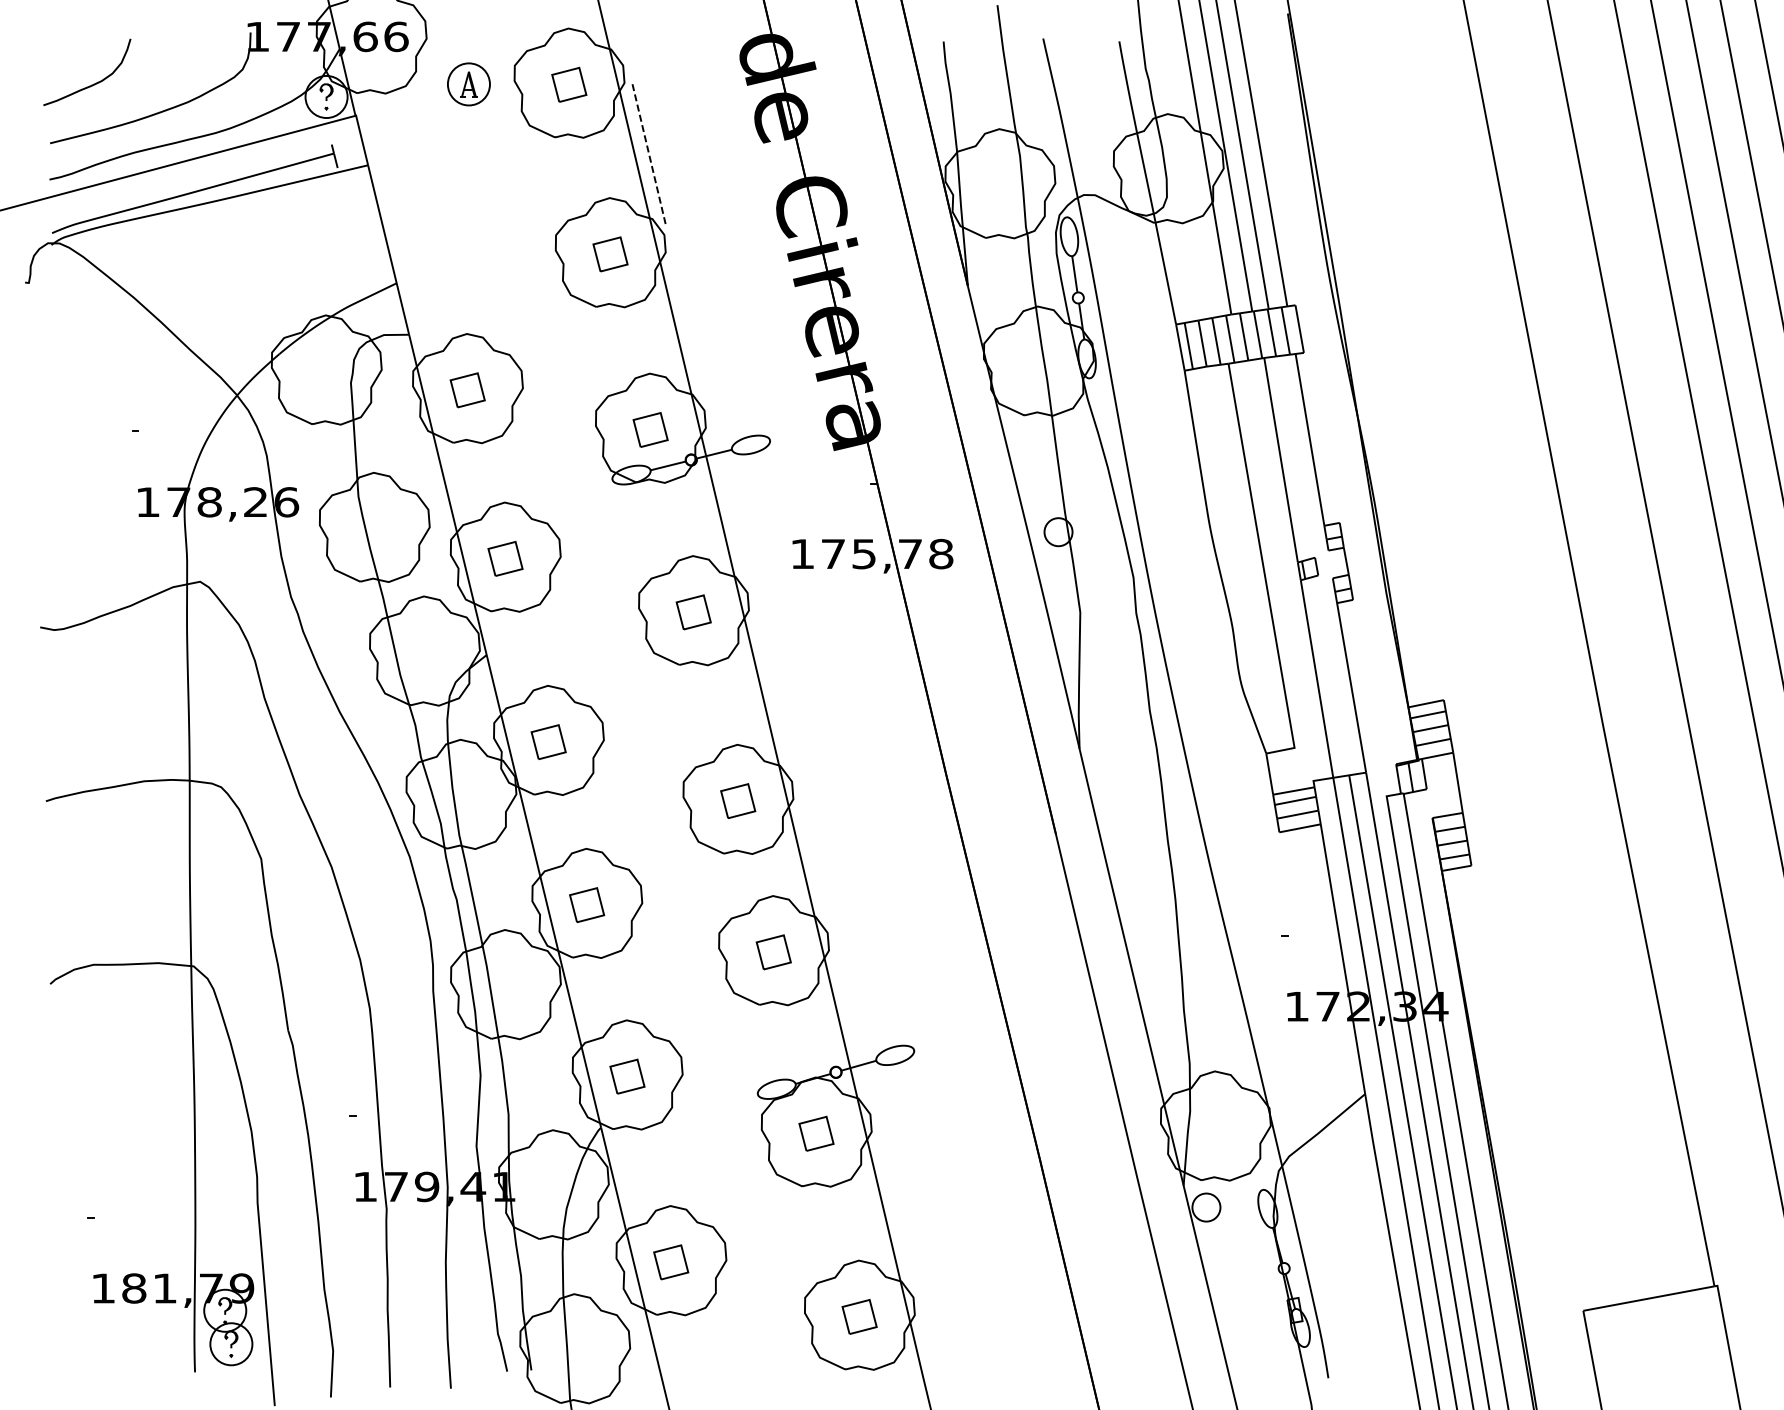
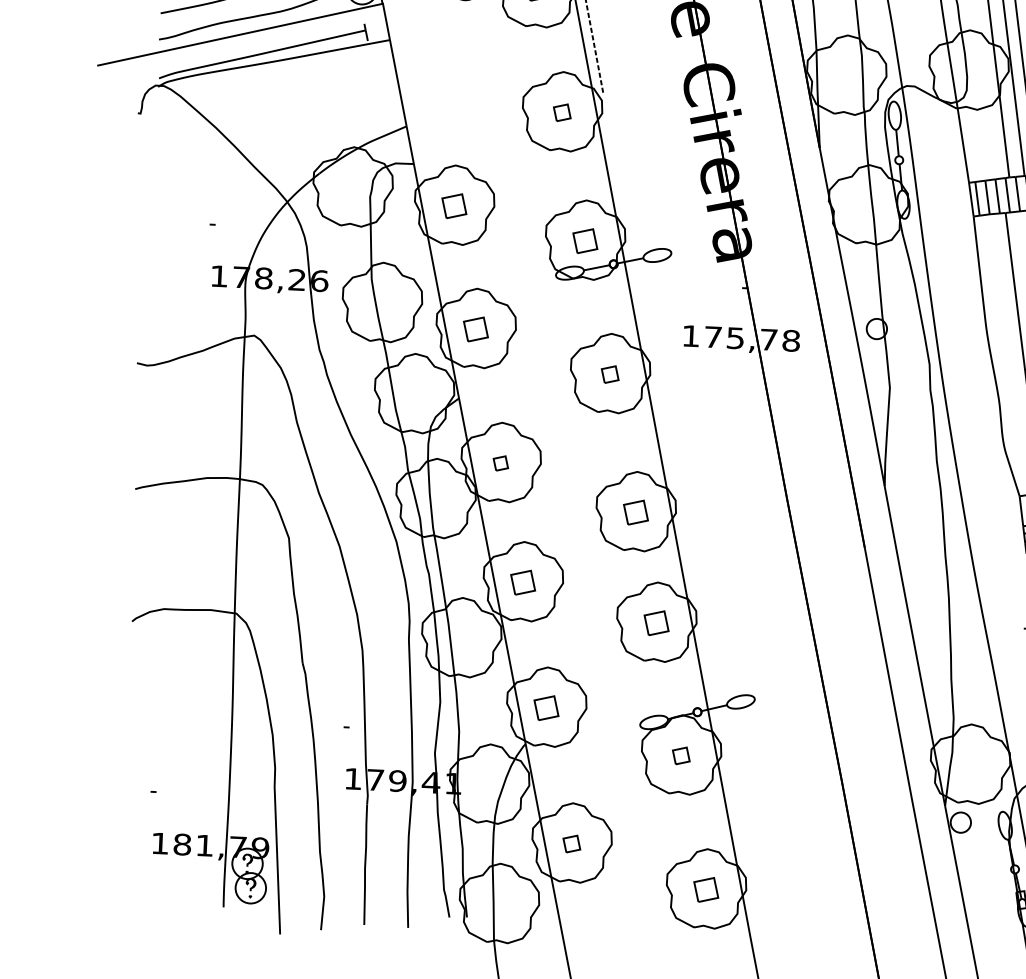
part: (610, 254) -> (562, 112), size x0.7
part: (693, 612) -> (610, 374), size x0.7
part: (548, 741) -> (500, 463), size x0.6
part: (816, 1133) -> (681, 755), size x0.7
part: (671, 1262) -> (572, 844), size x0.7

